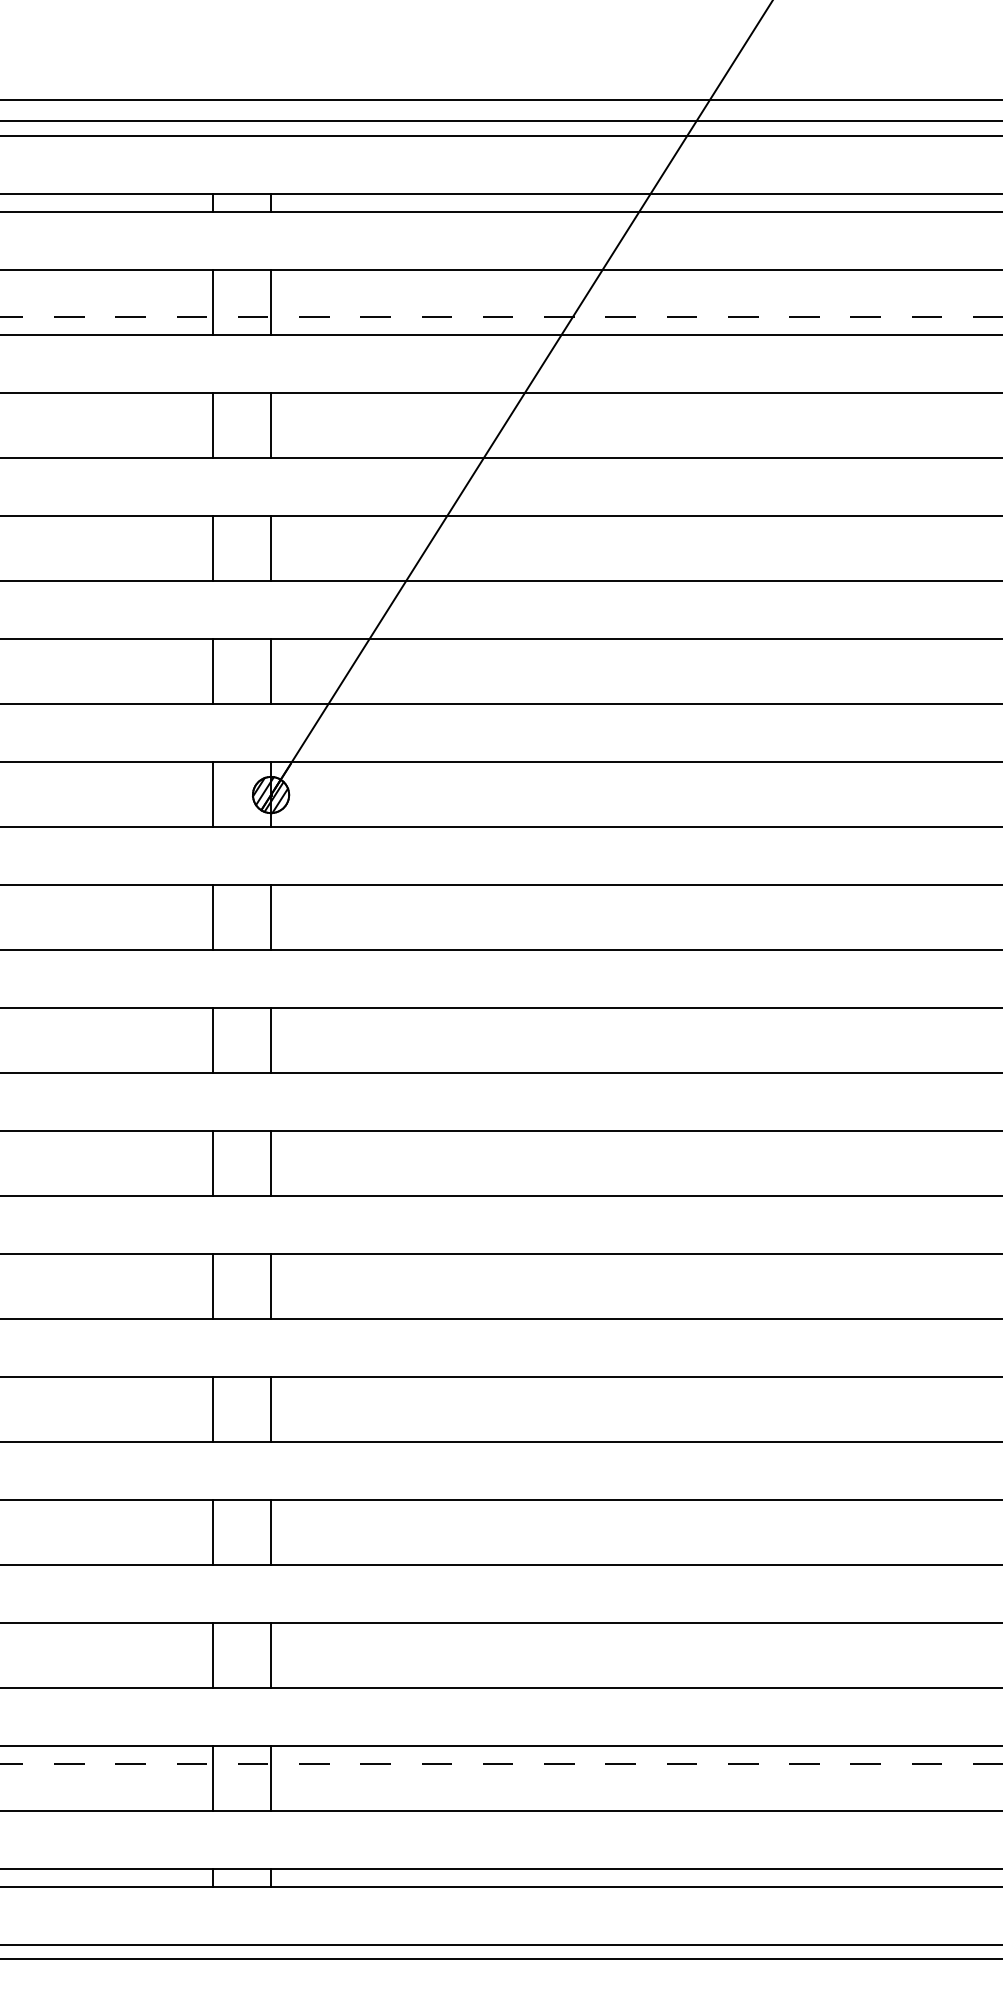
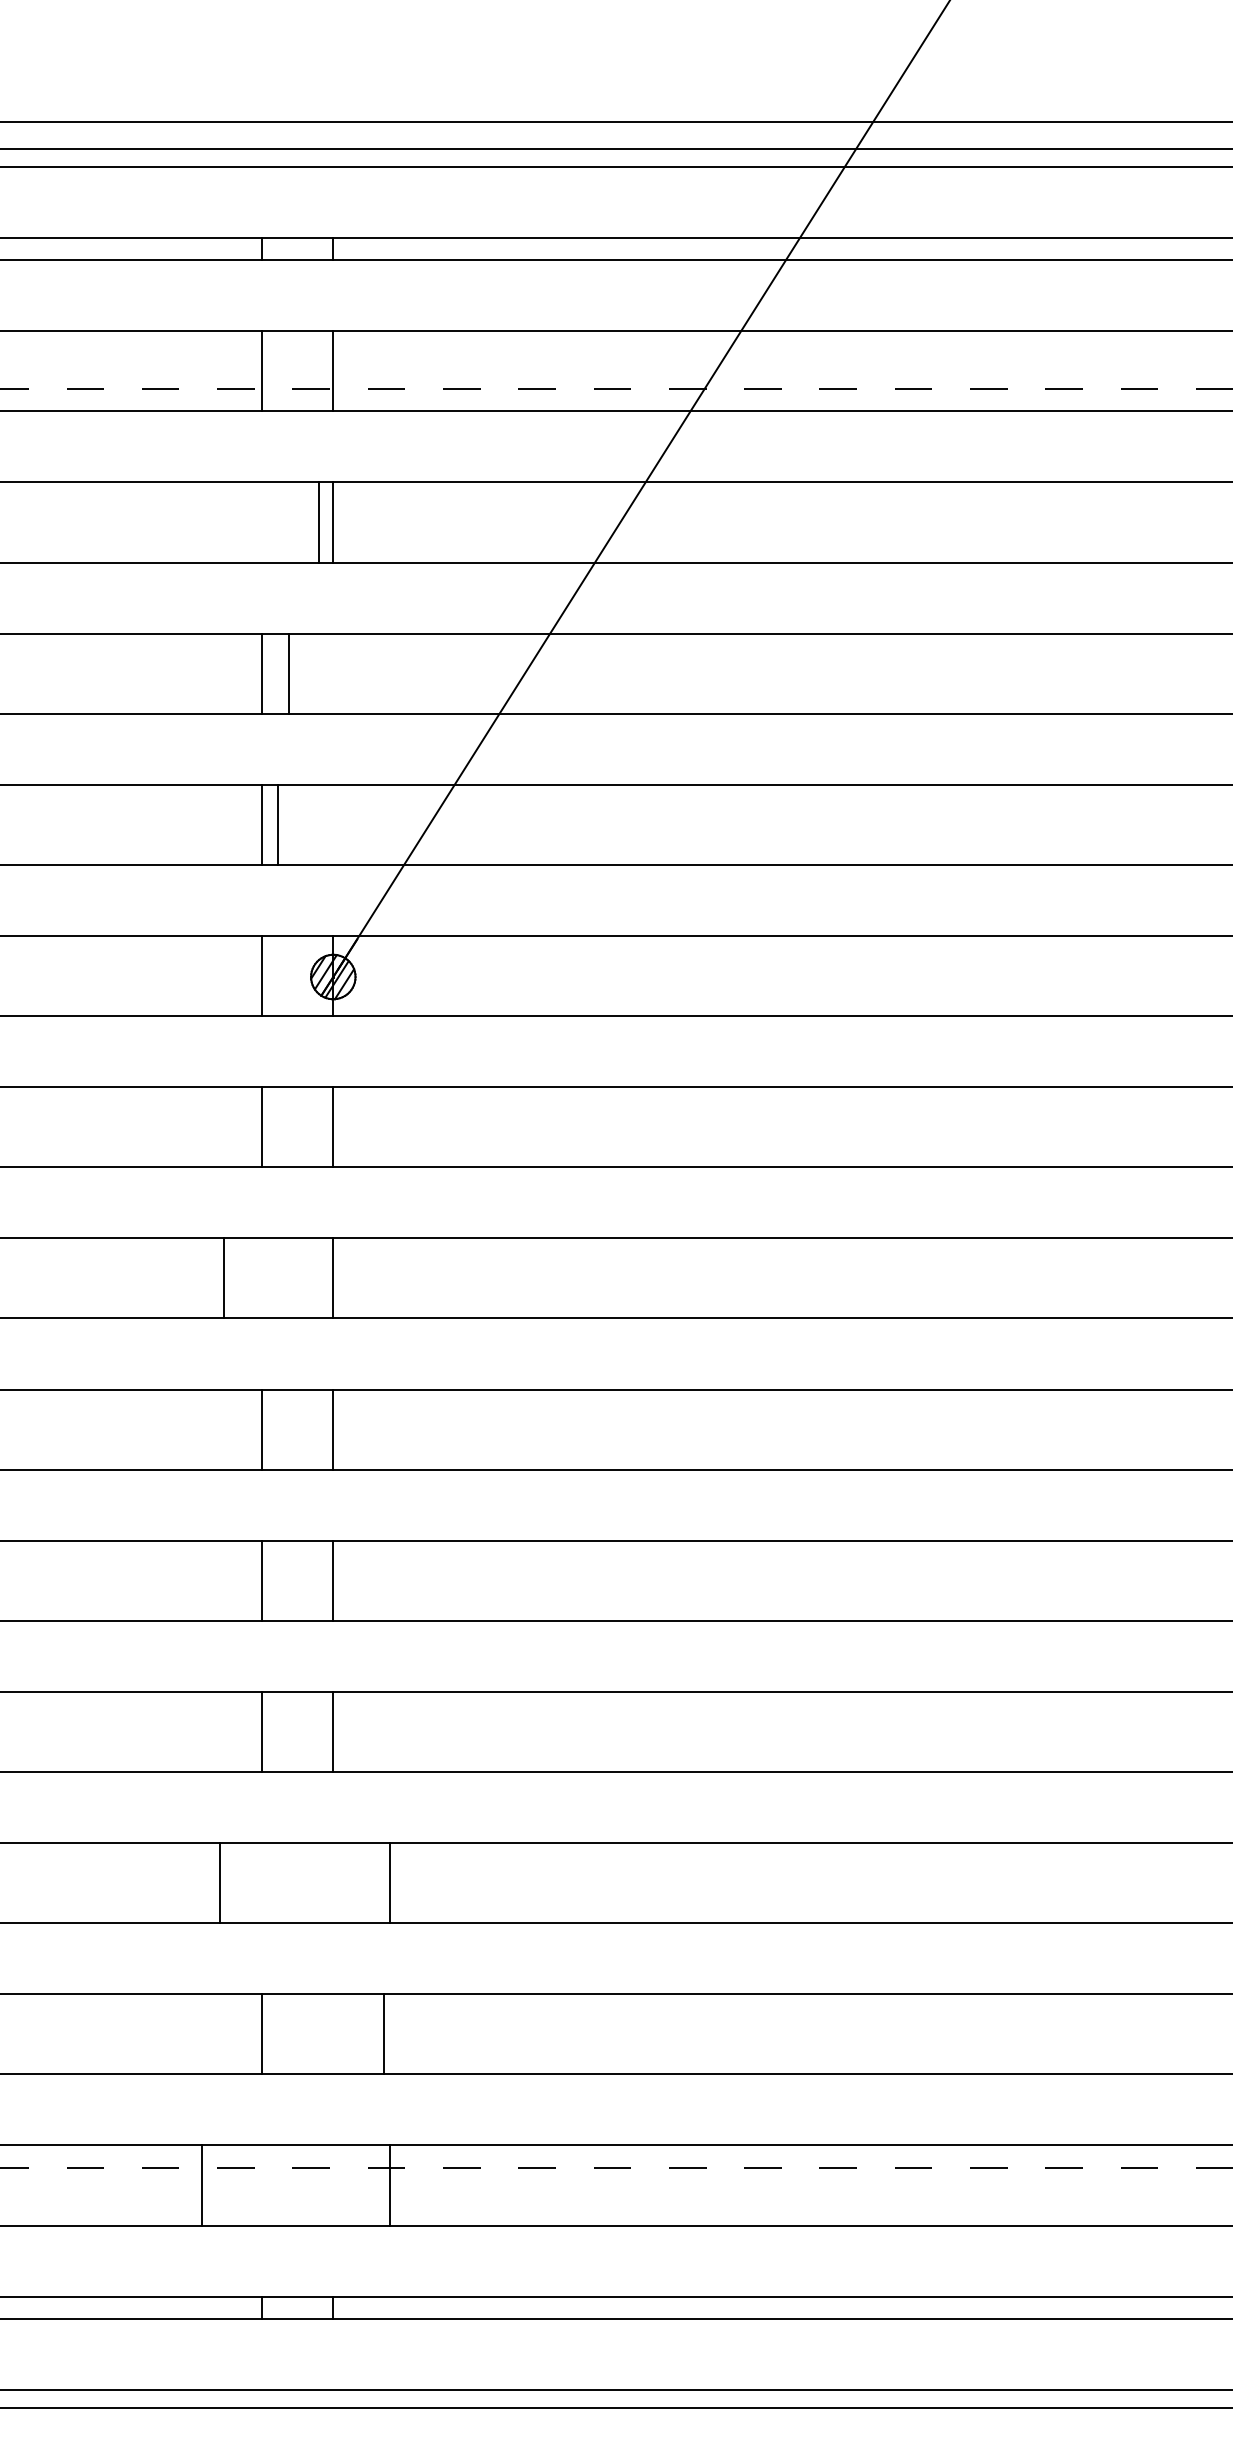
line: (213, 424) -> (319, 521), moved
line: (271, 547) -> (289, 672), moved
line: (271, 670) -> (278, 824), moved
line: (213, 1039) -> (224, 1277), moved
line: (213, 1531) -> (220, 1882), moved
line: (271, 1531) -> (390, 1882), moved
line: (271, 1654) -> (384, 2033), moved
line: (213, 1777) -> (202, 2184), moved
line: (271, 1777) -> (390, 2184), moved

